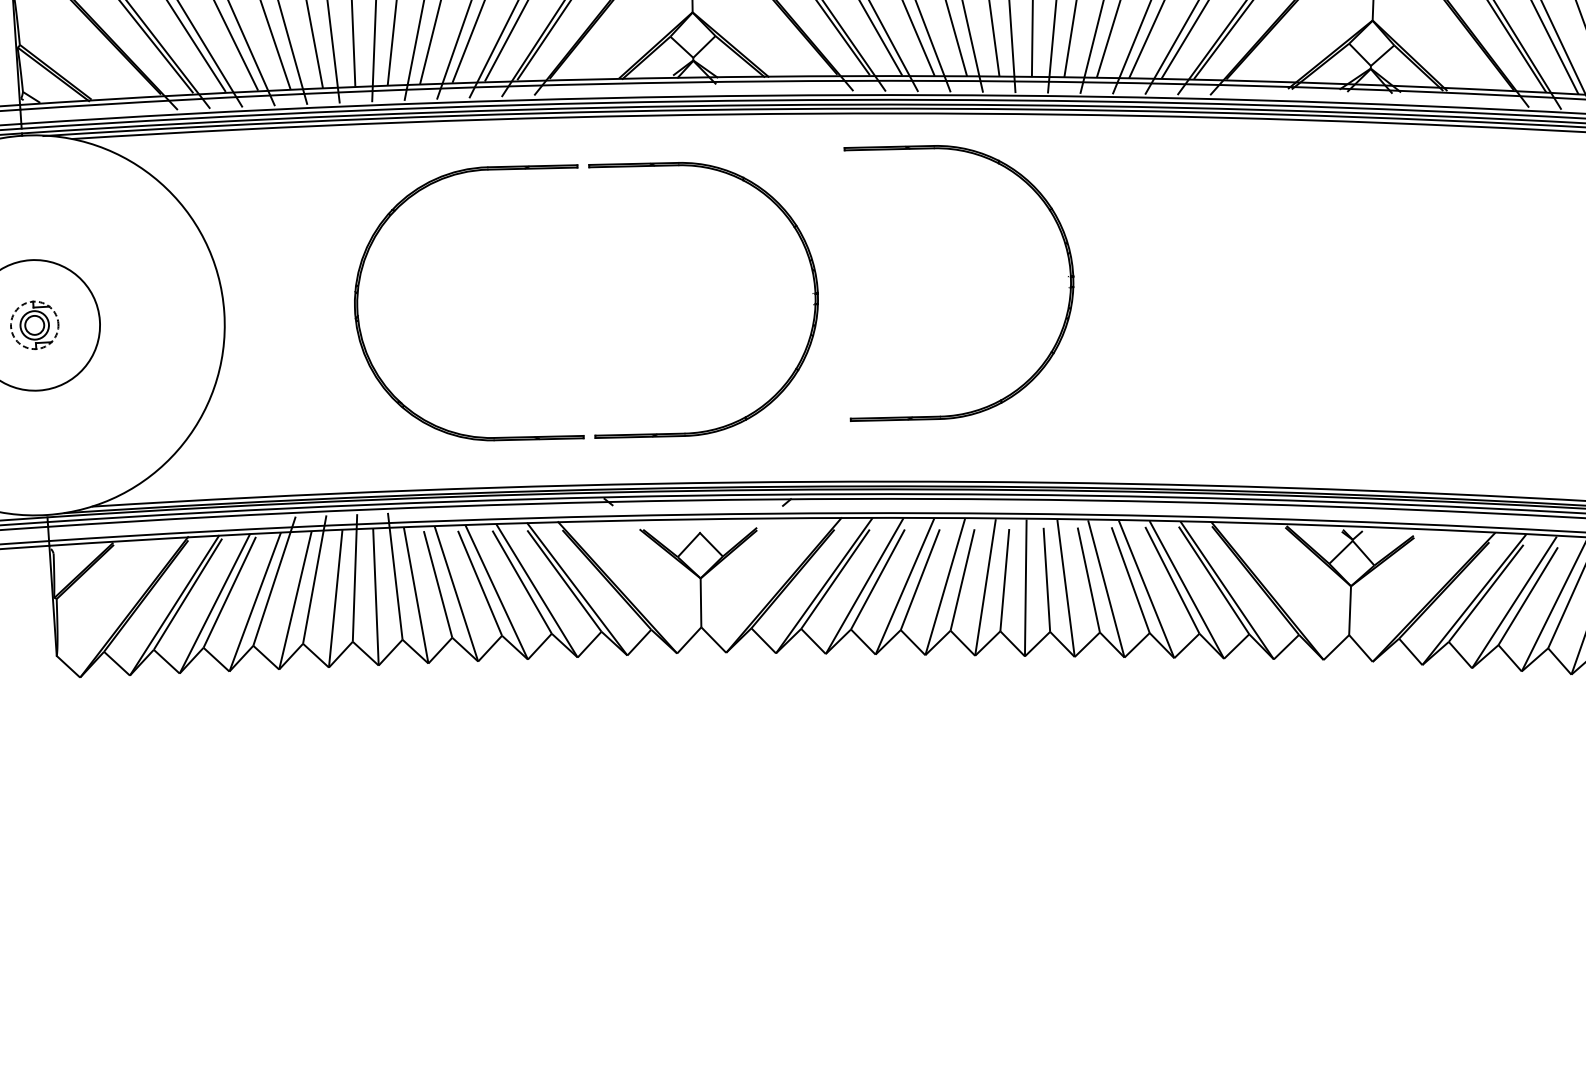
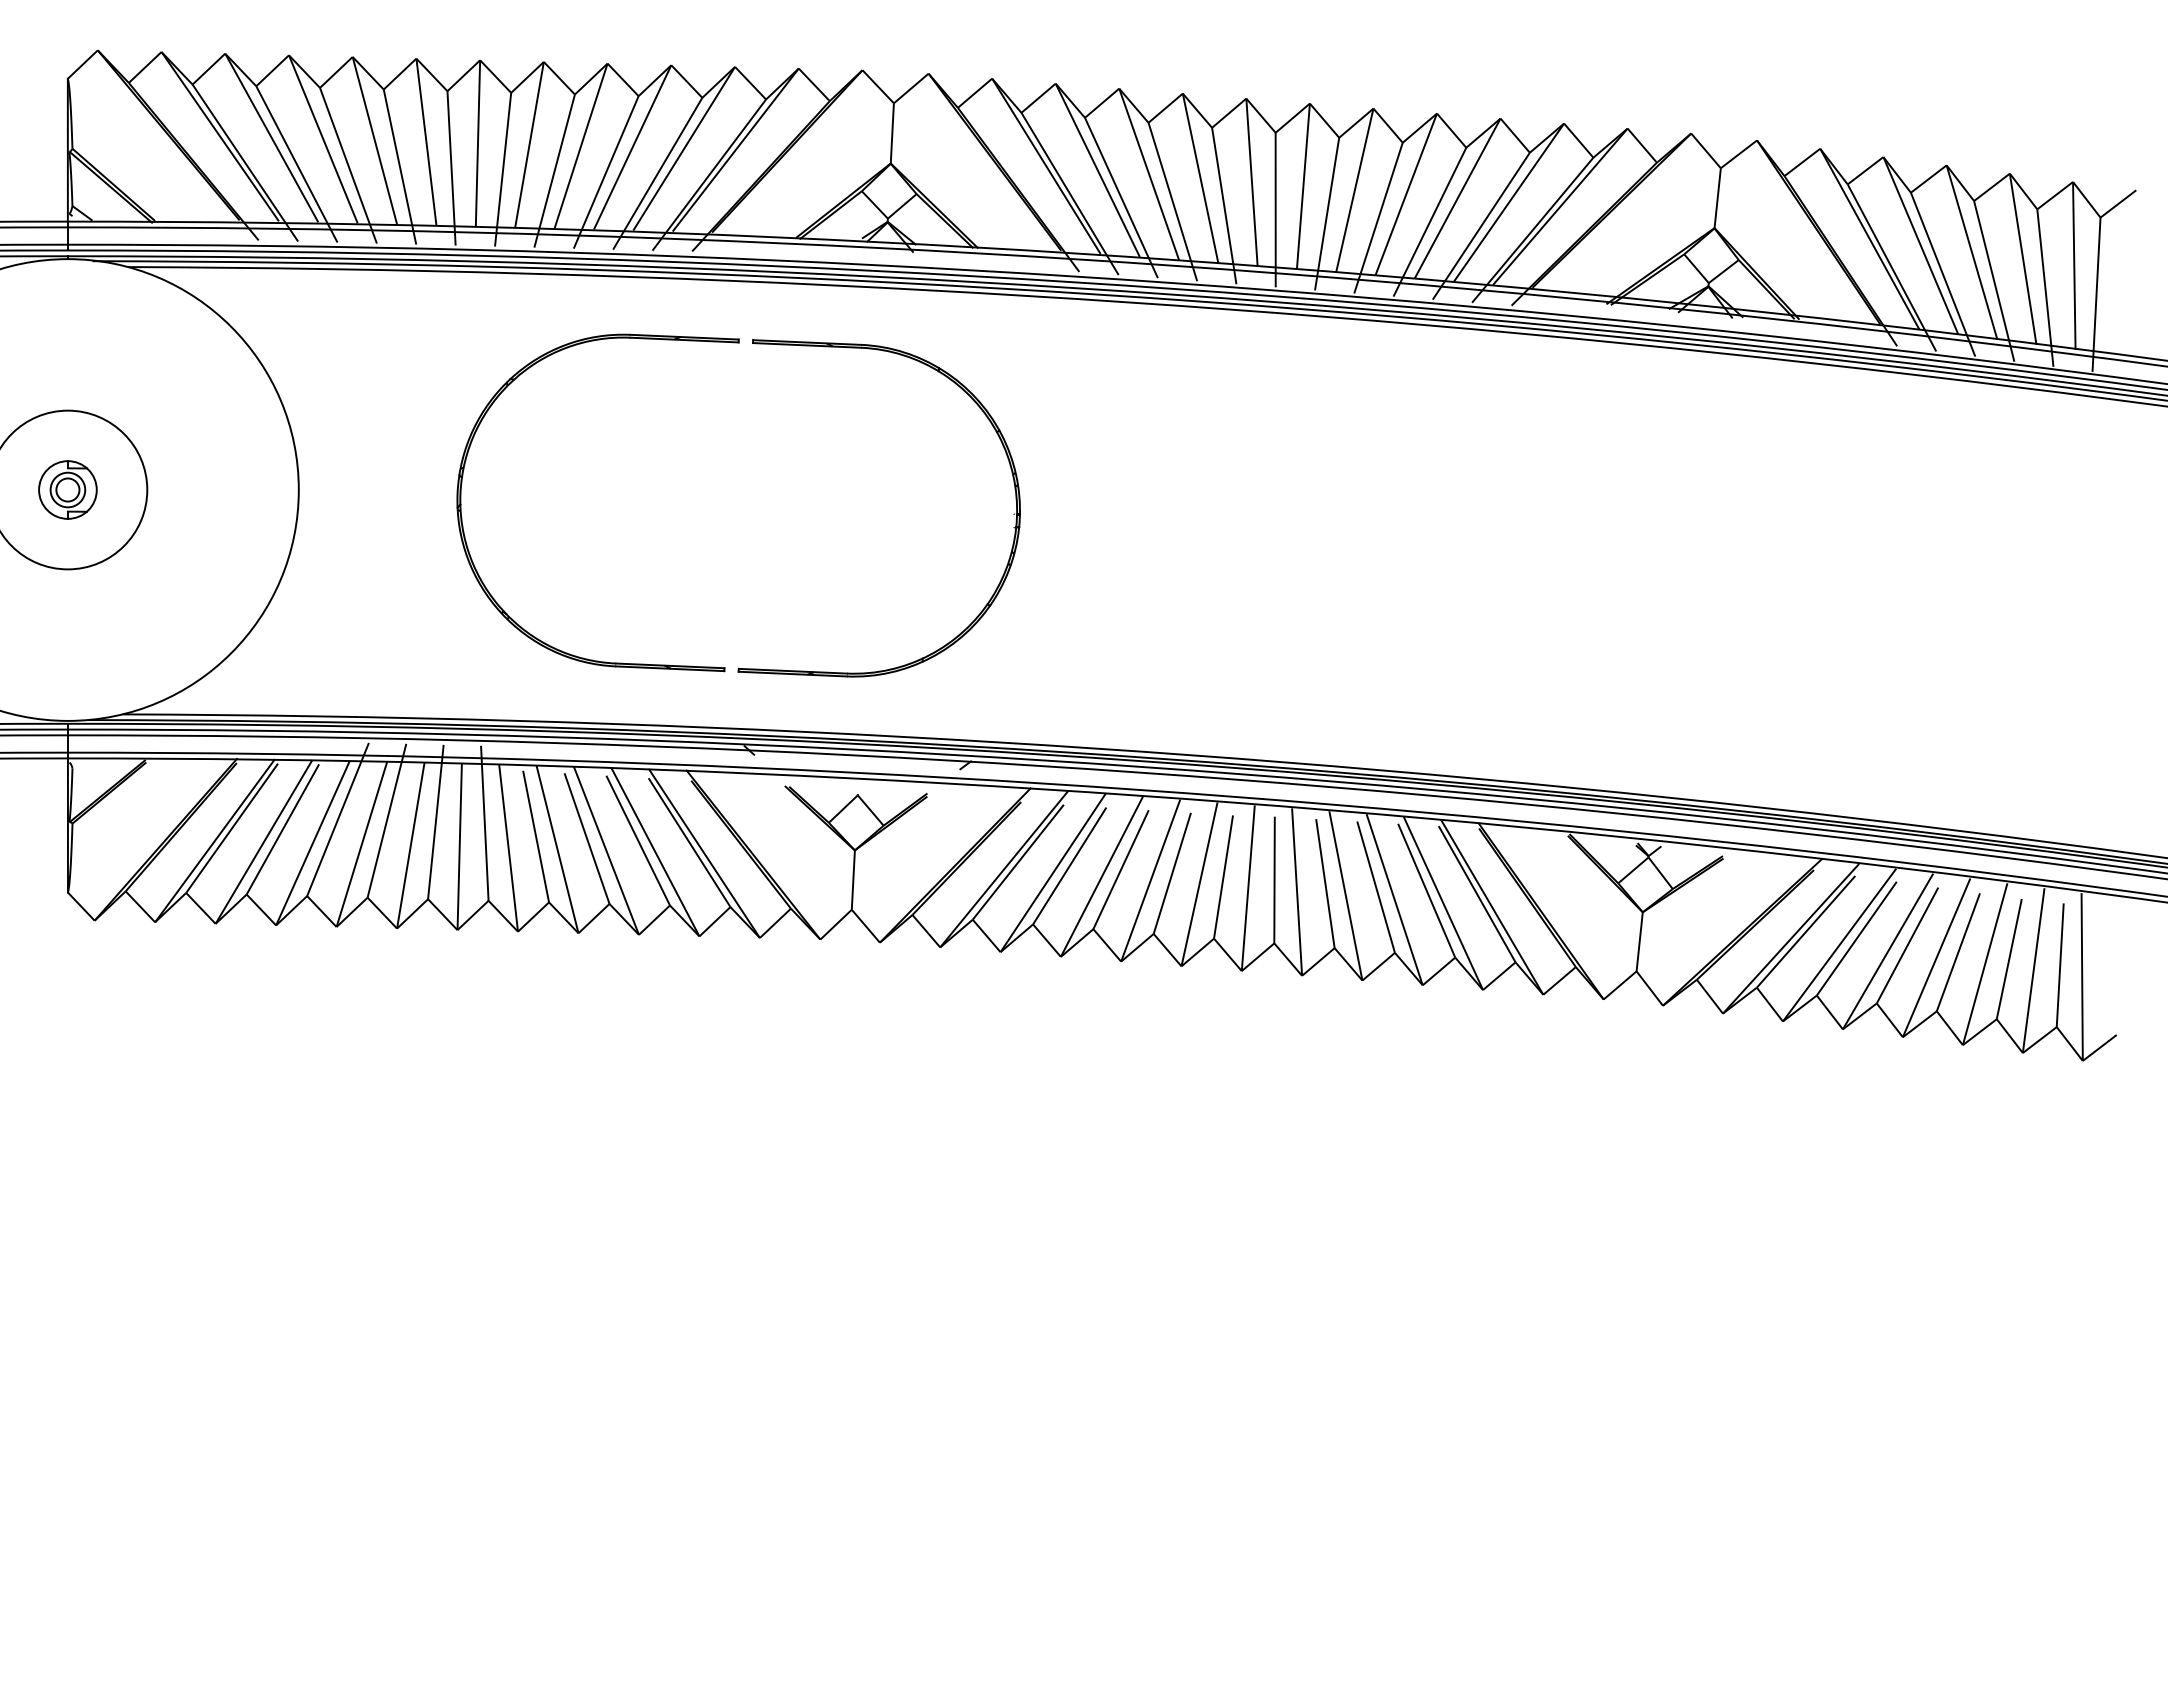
part: (1067, 276) -> (1324, 514), removed
circle: (34, 324) -> (67, 489), dashed -> solid

